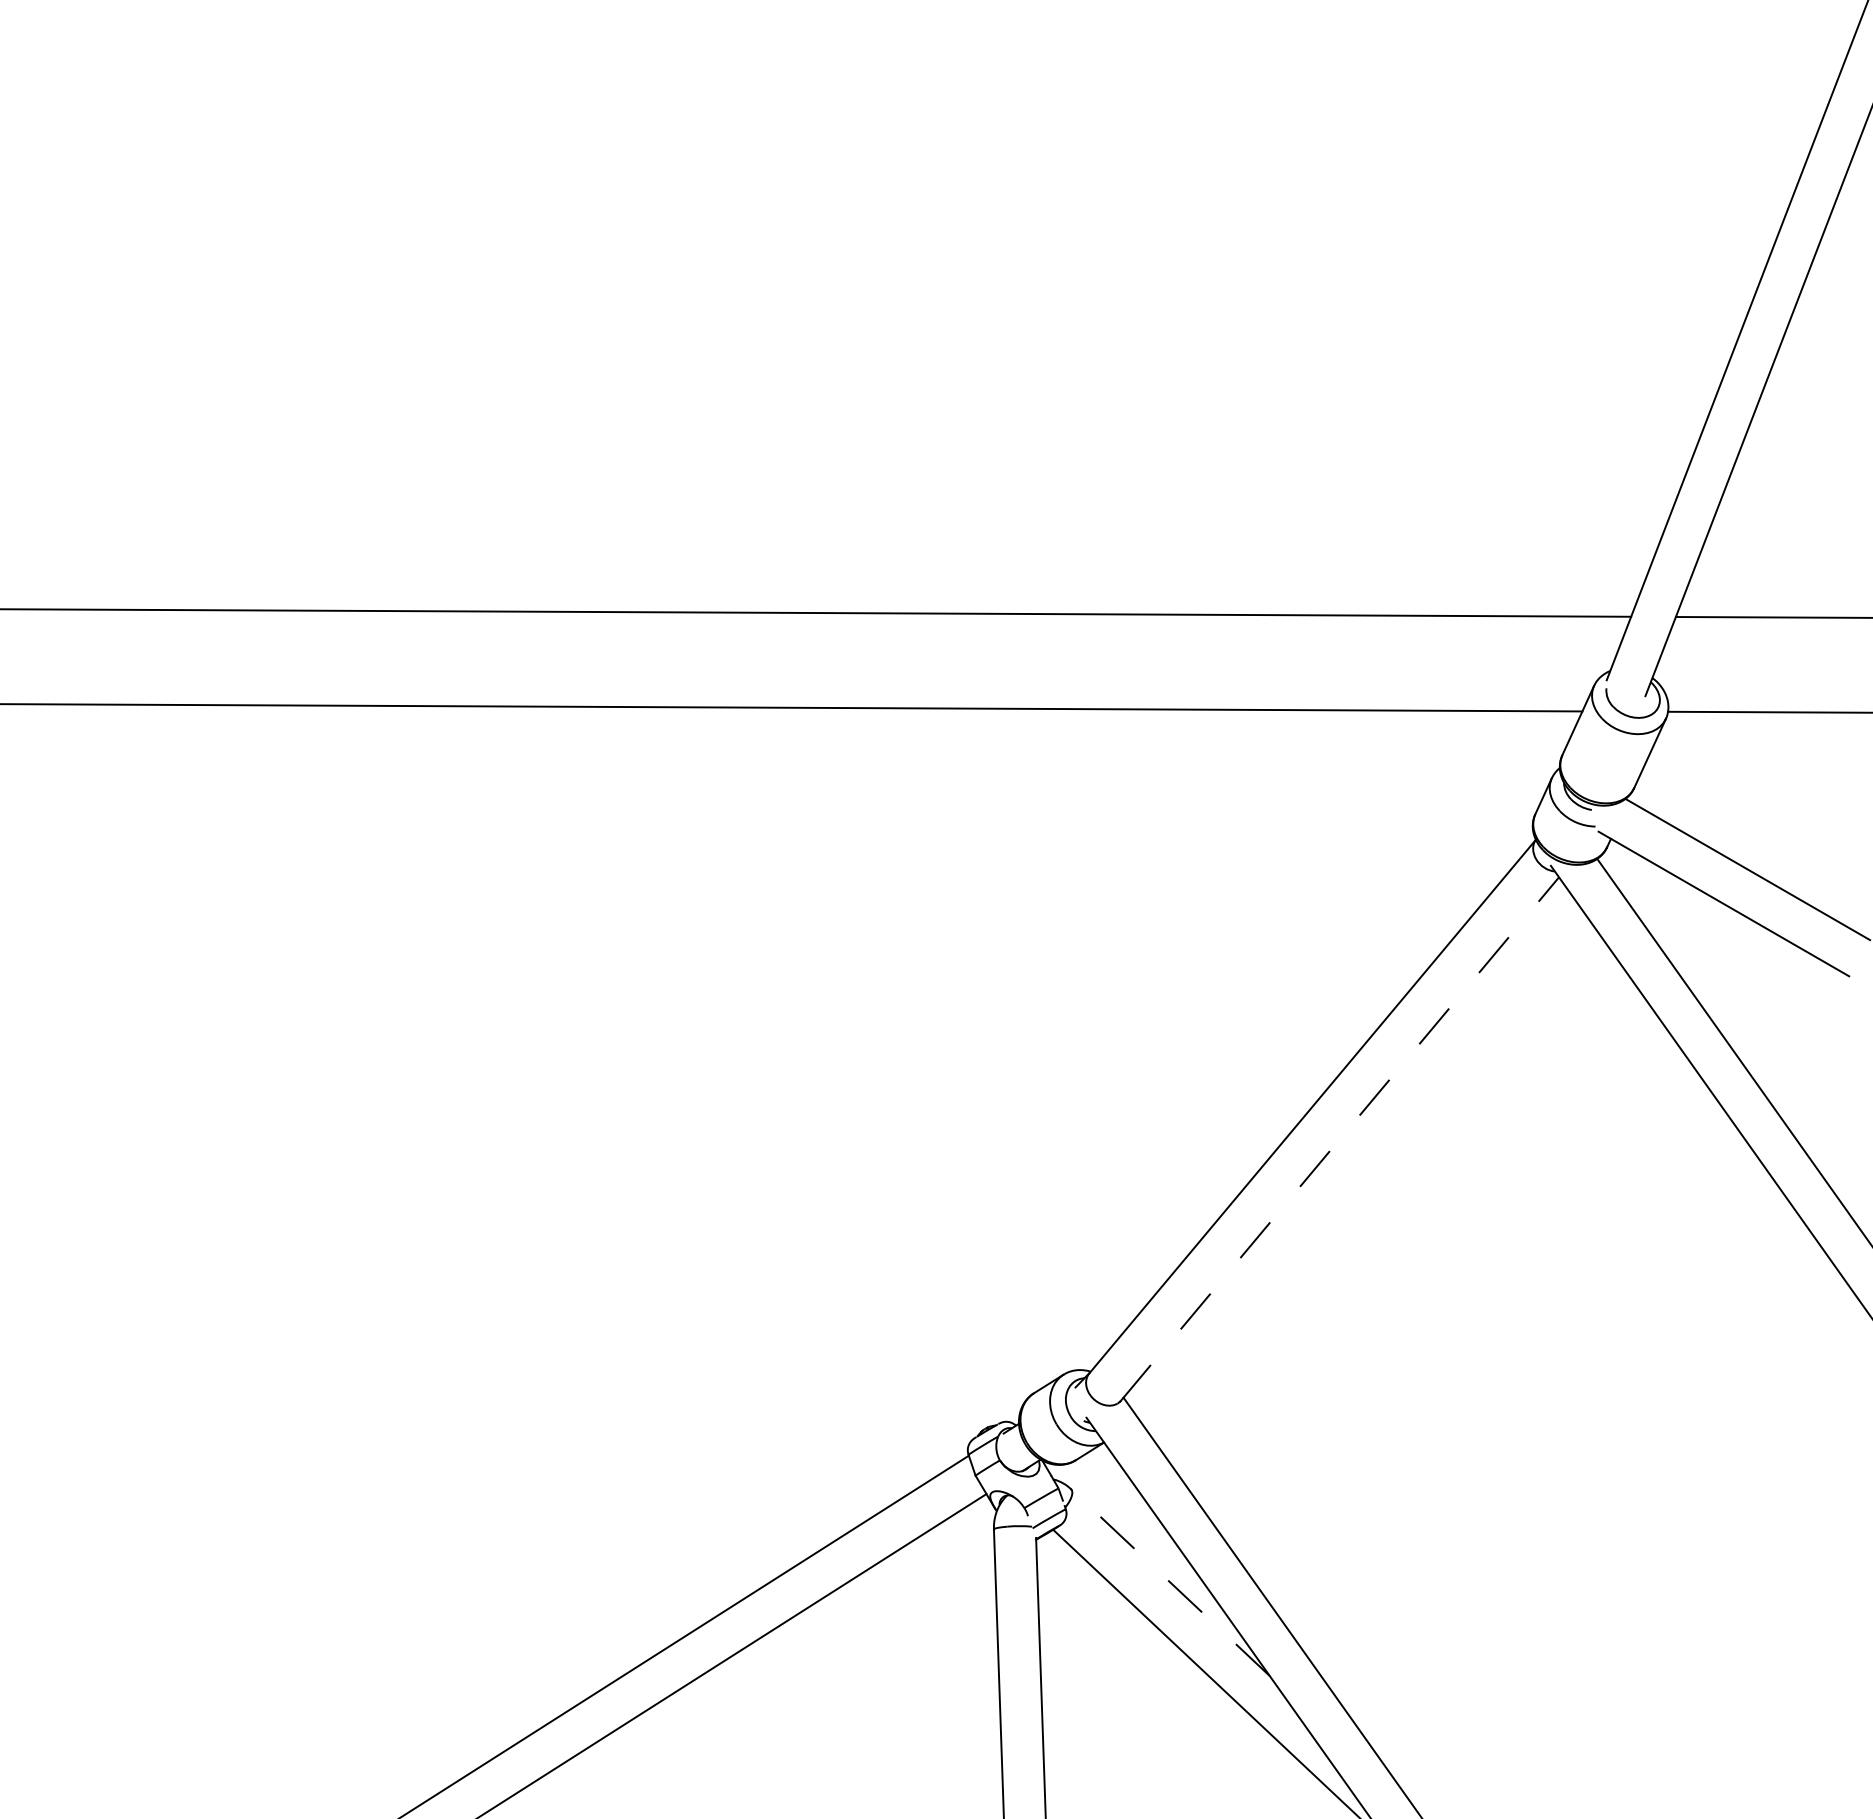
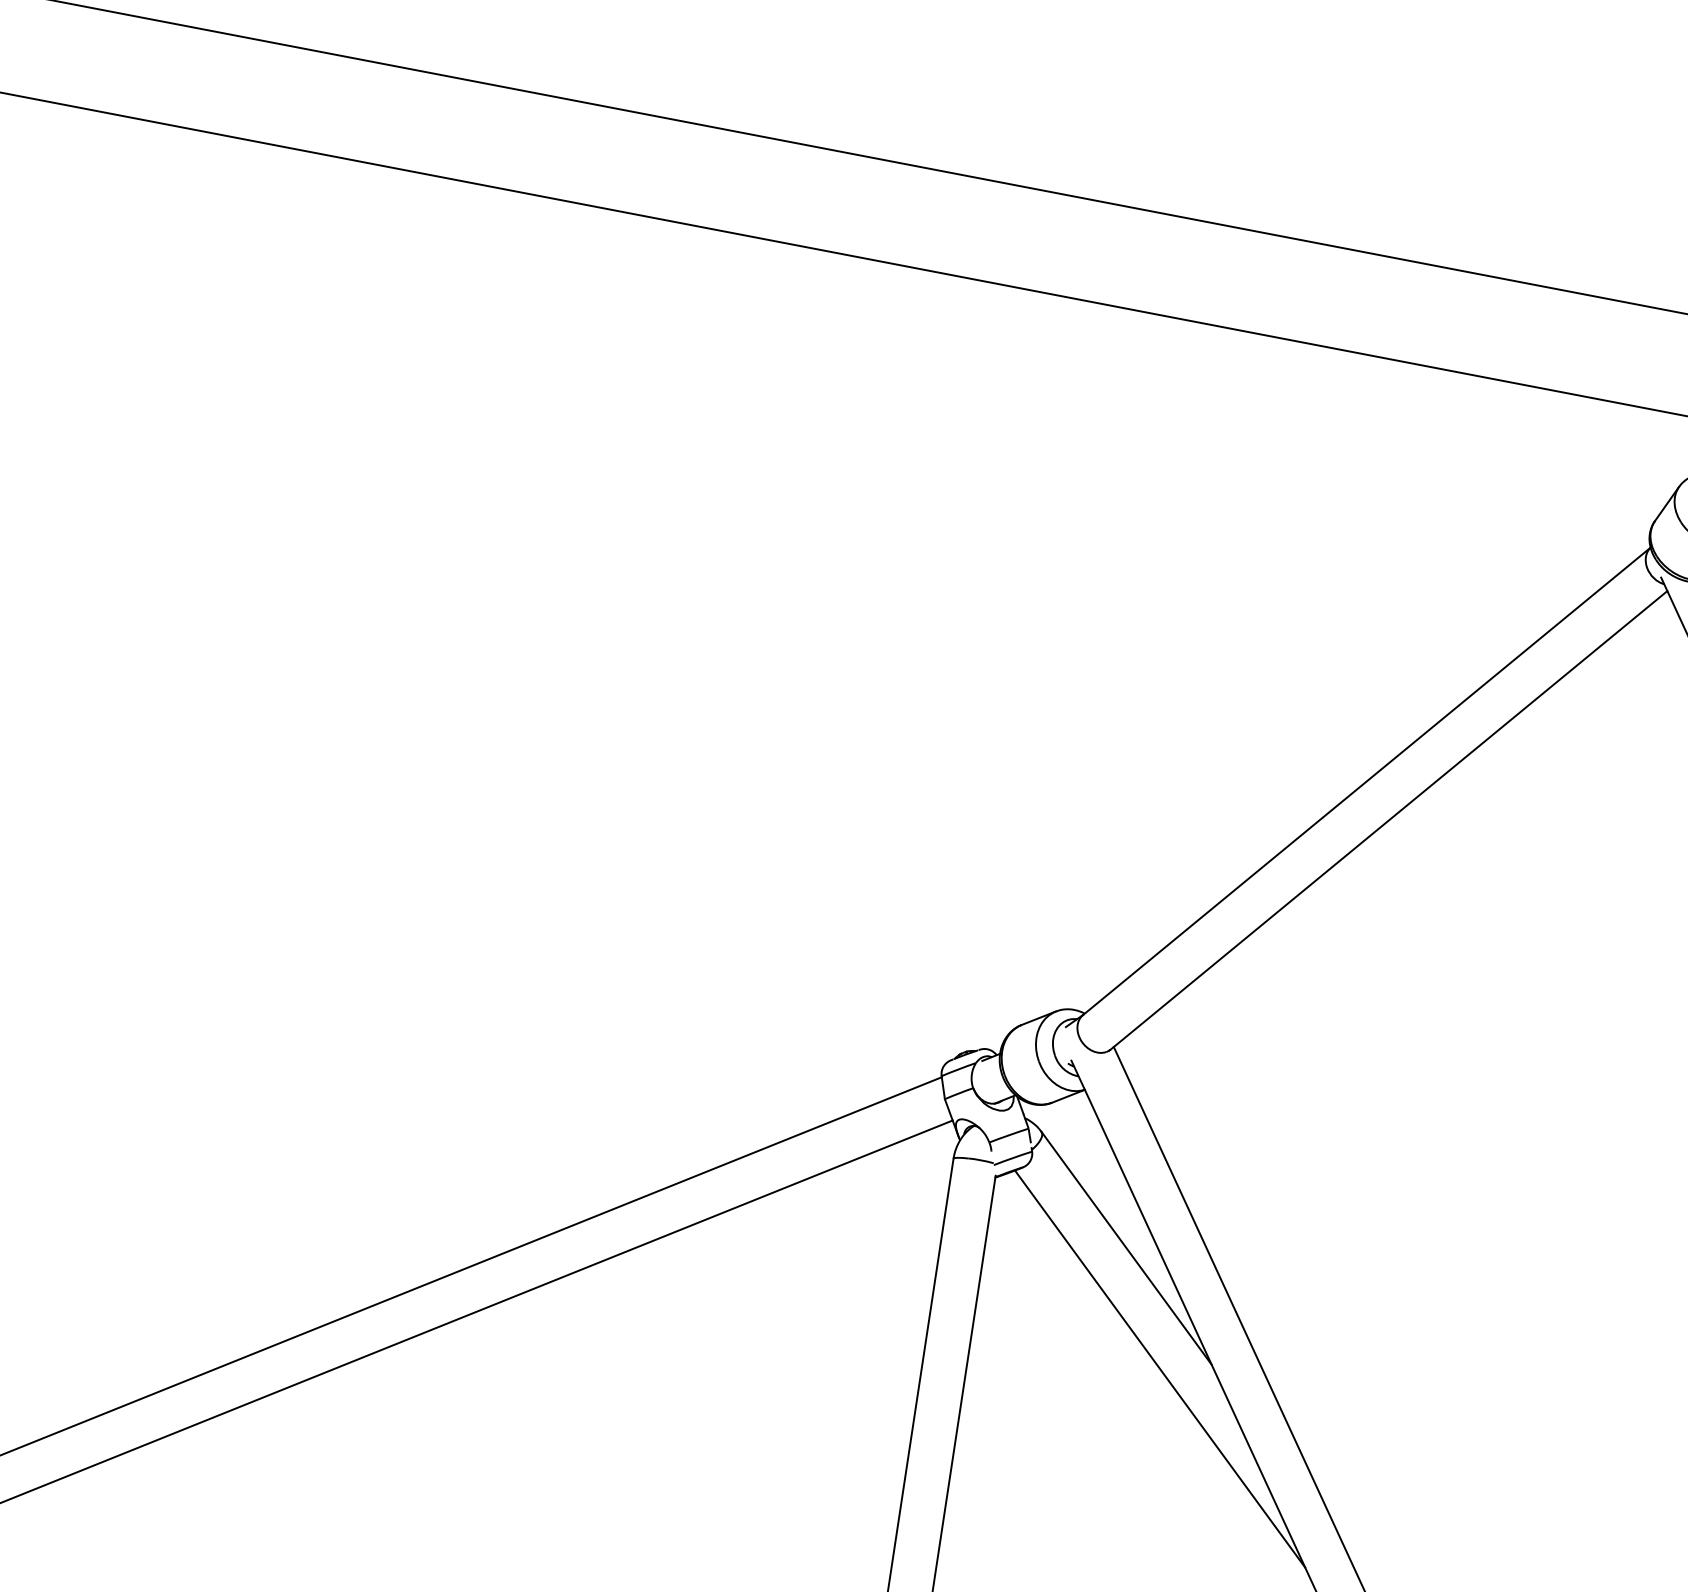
line: (1340, 1138) -> (1389, 819), dashed -> solid
line: (1170, 1582) -> (1126, 1248), dashed -> solid

